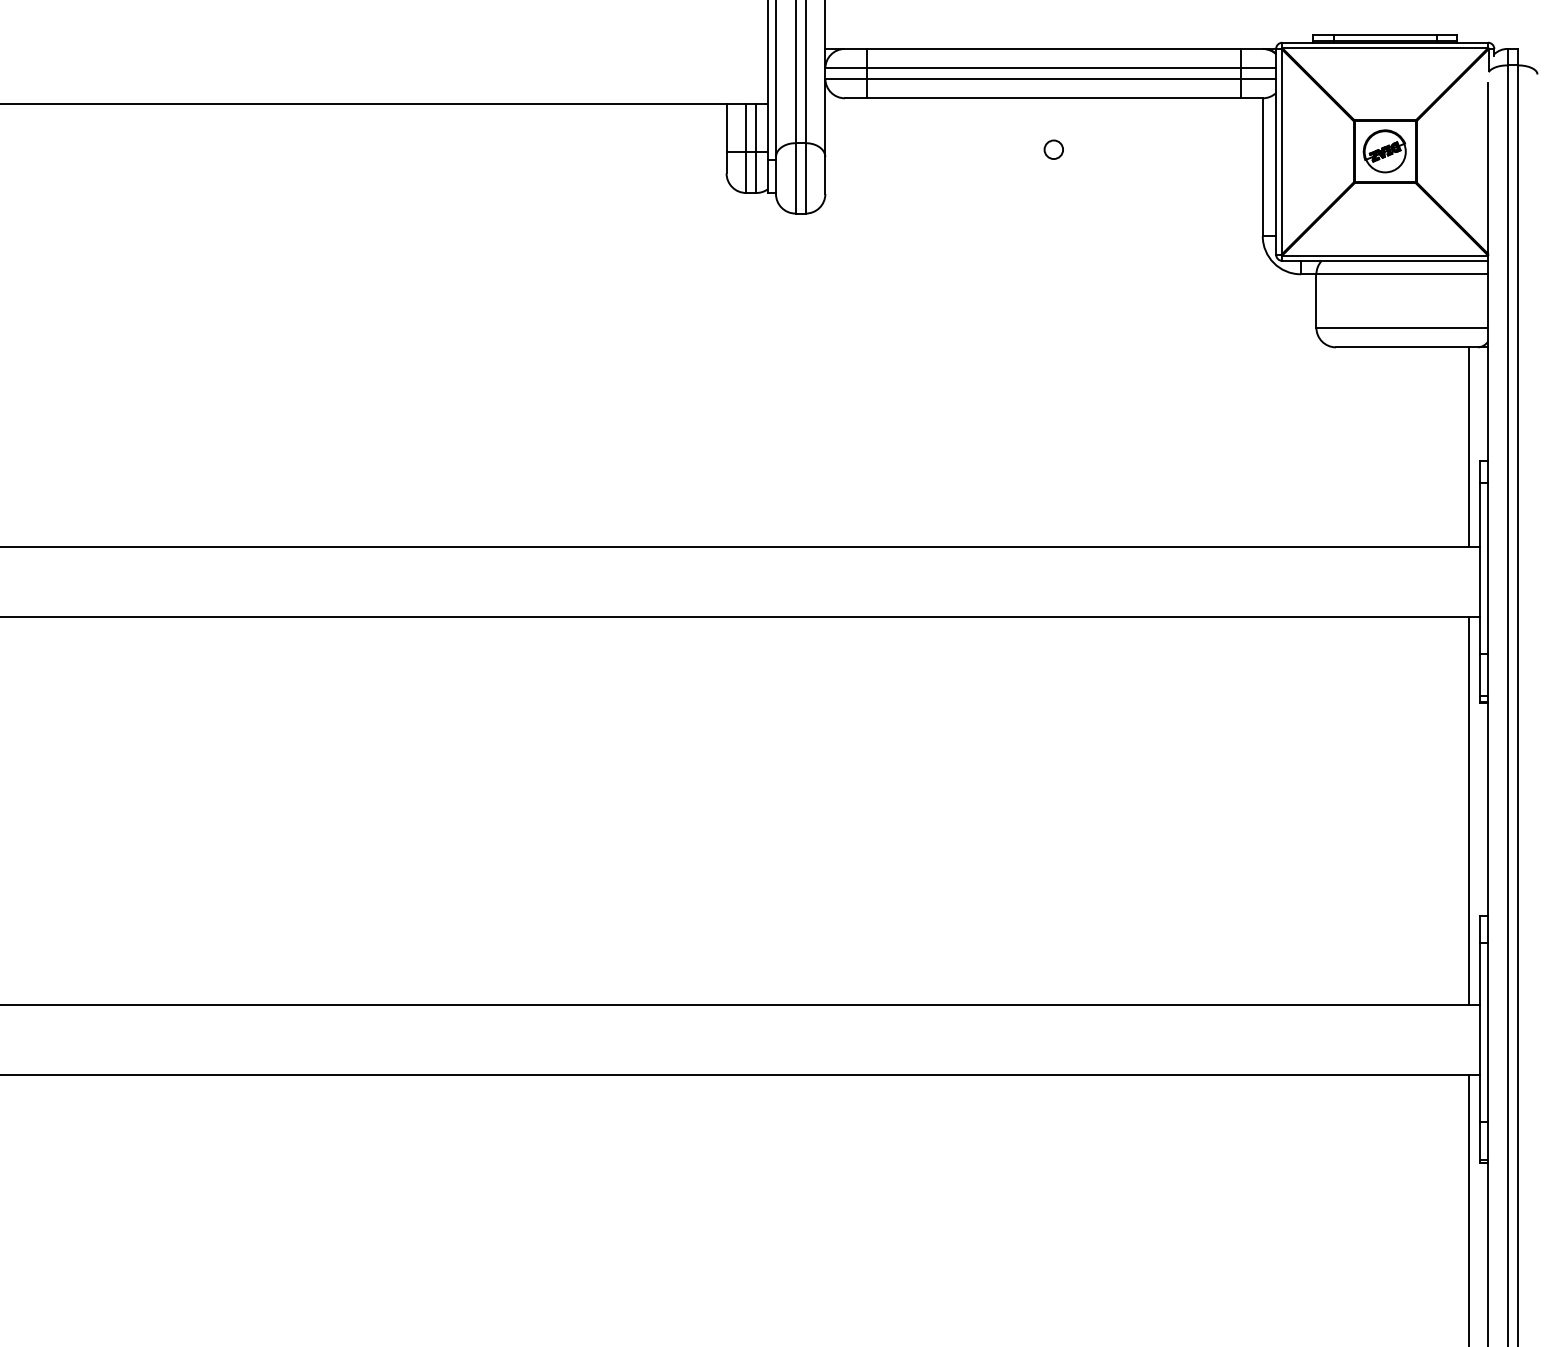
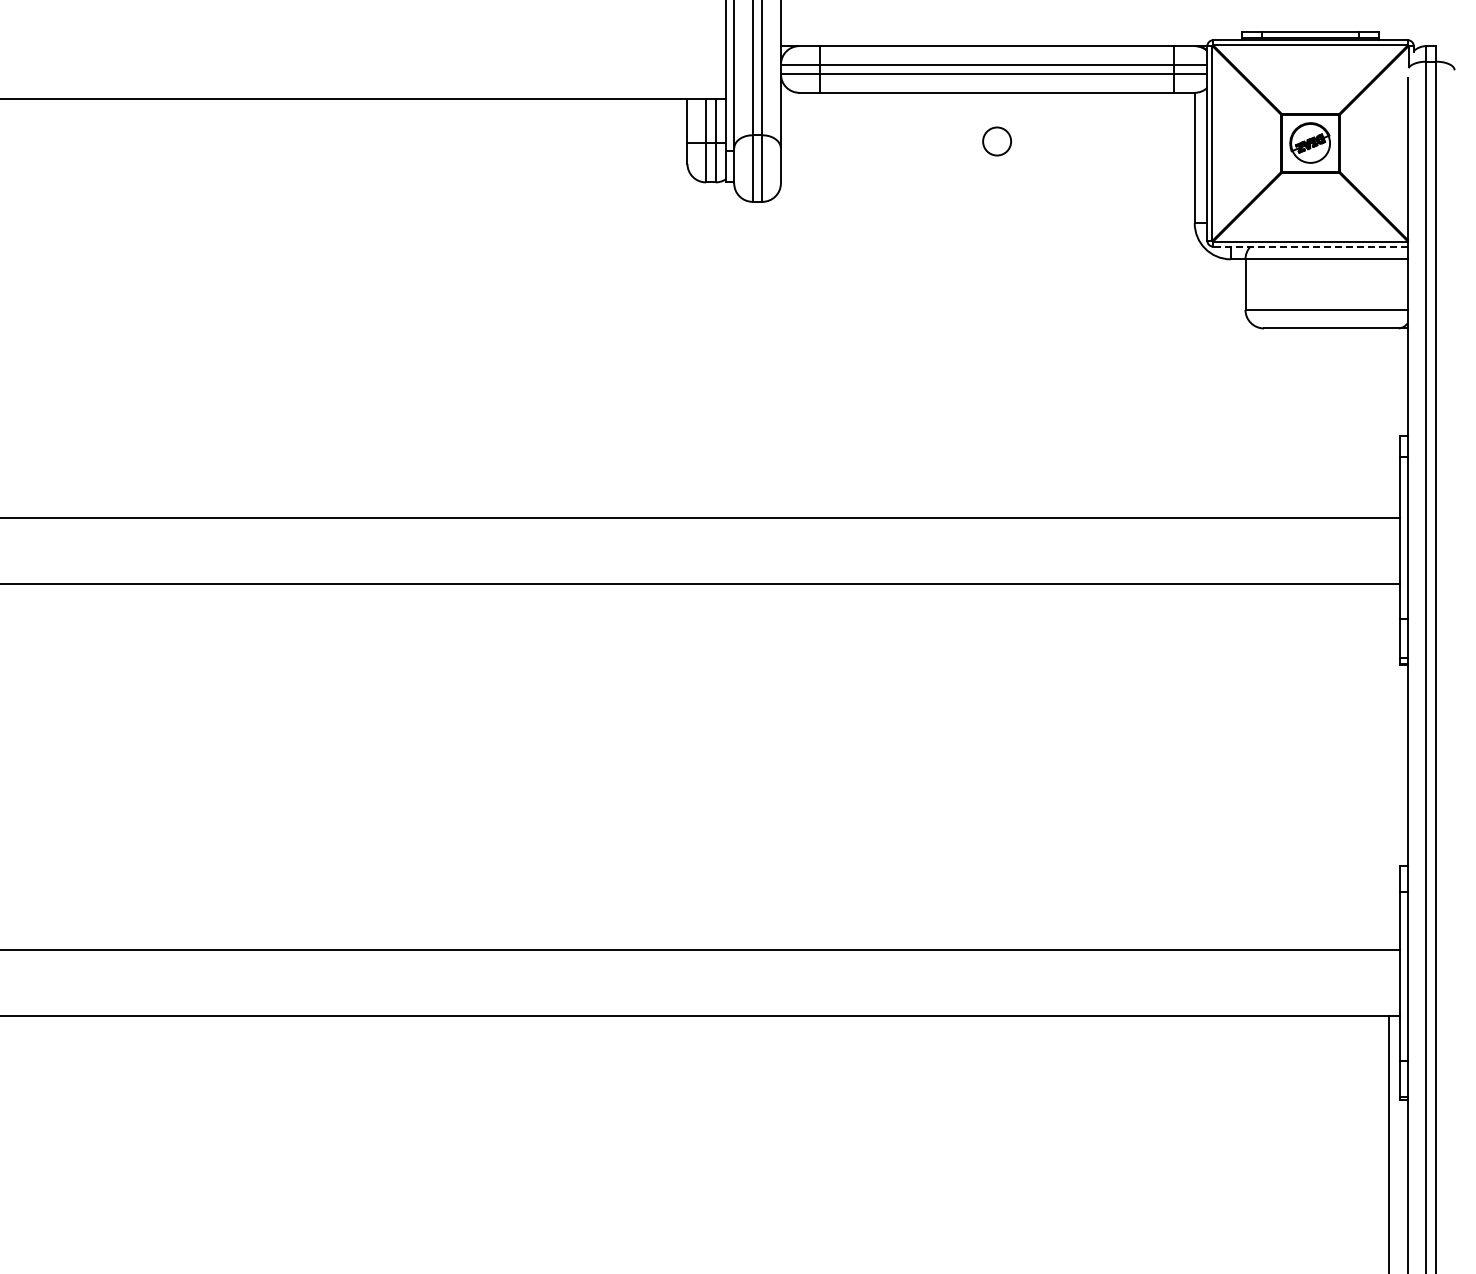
circle: (1053, 149) -> (996, 141), size x1.6
line: (1385, 260) -> (1310, 246), solid -> dashed
line: (1468, 446) -> (1389, 422), removed
line: (1468, 810) -> (1389, 766), removed

